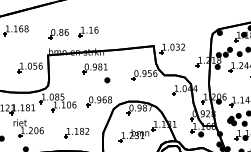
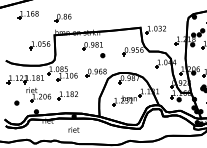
part: (88, 32) -> (87, 16), removed
part: (76, 132) -> (67, 95), moved

